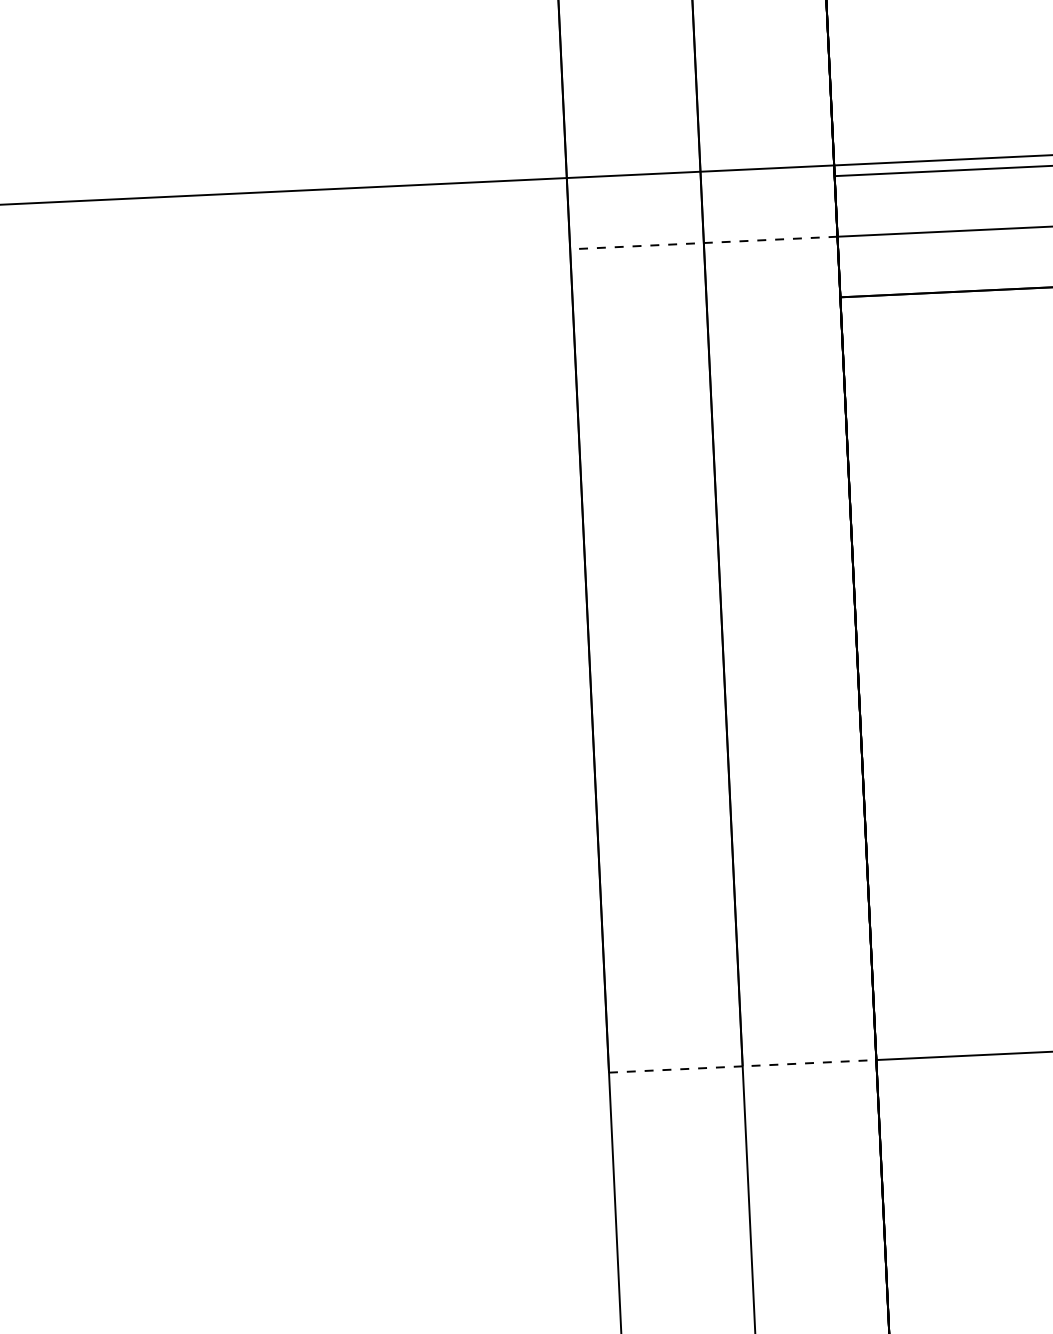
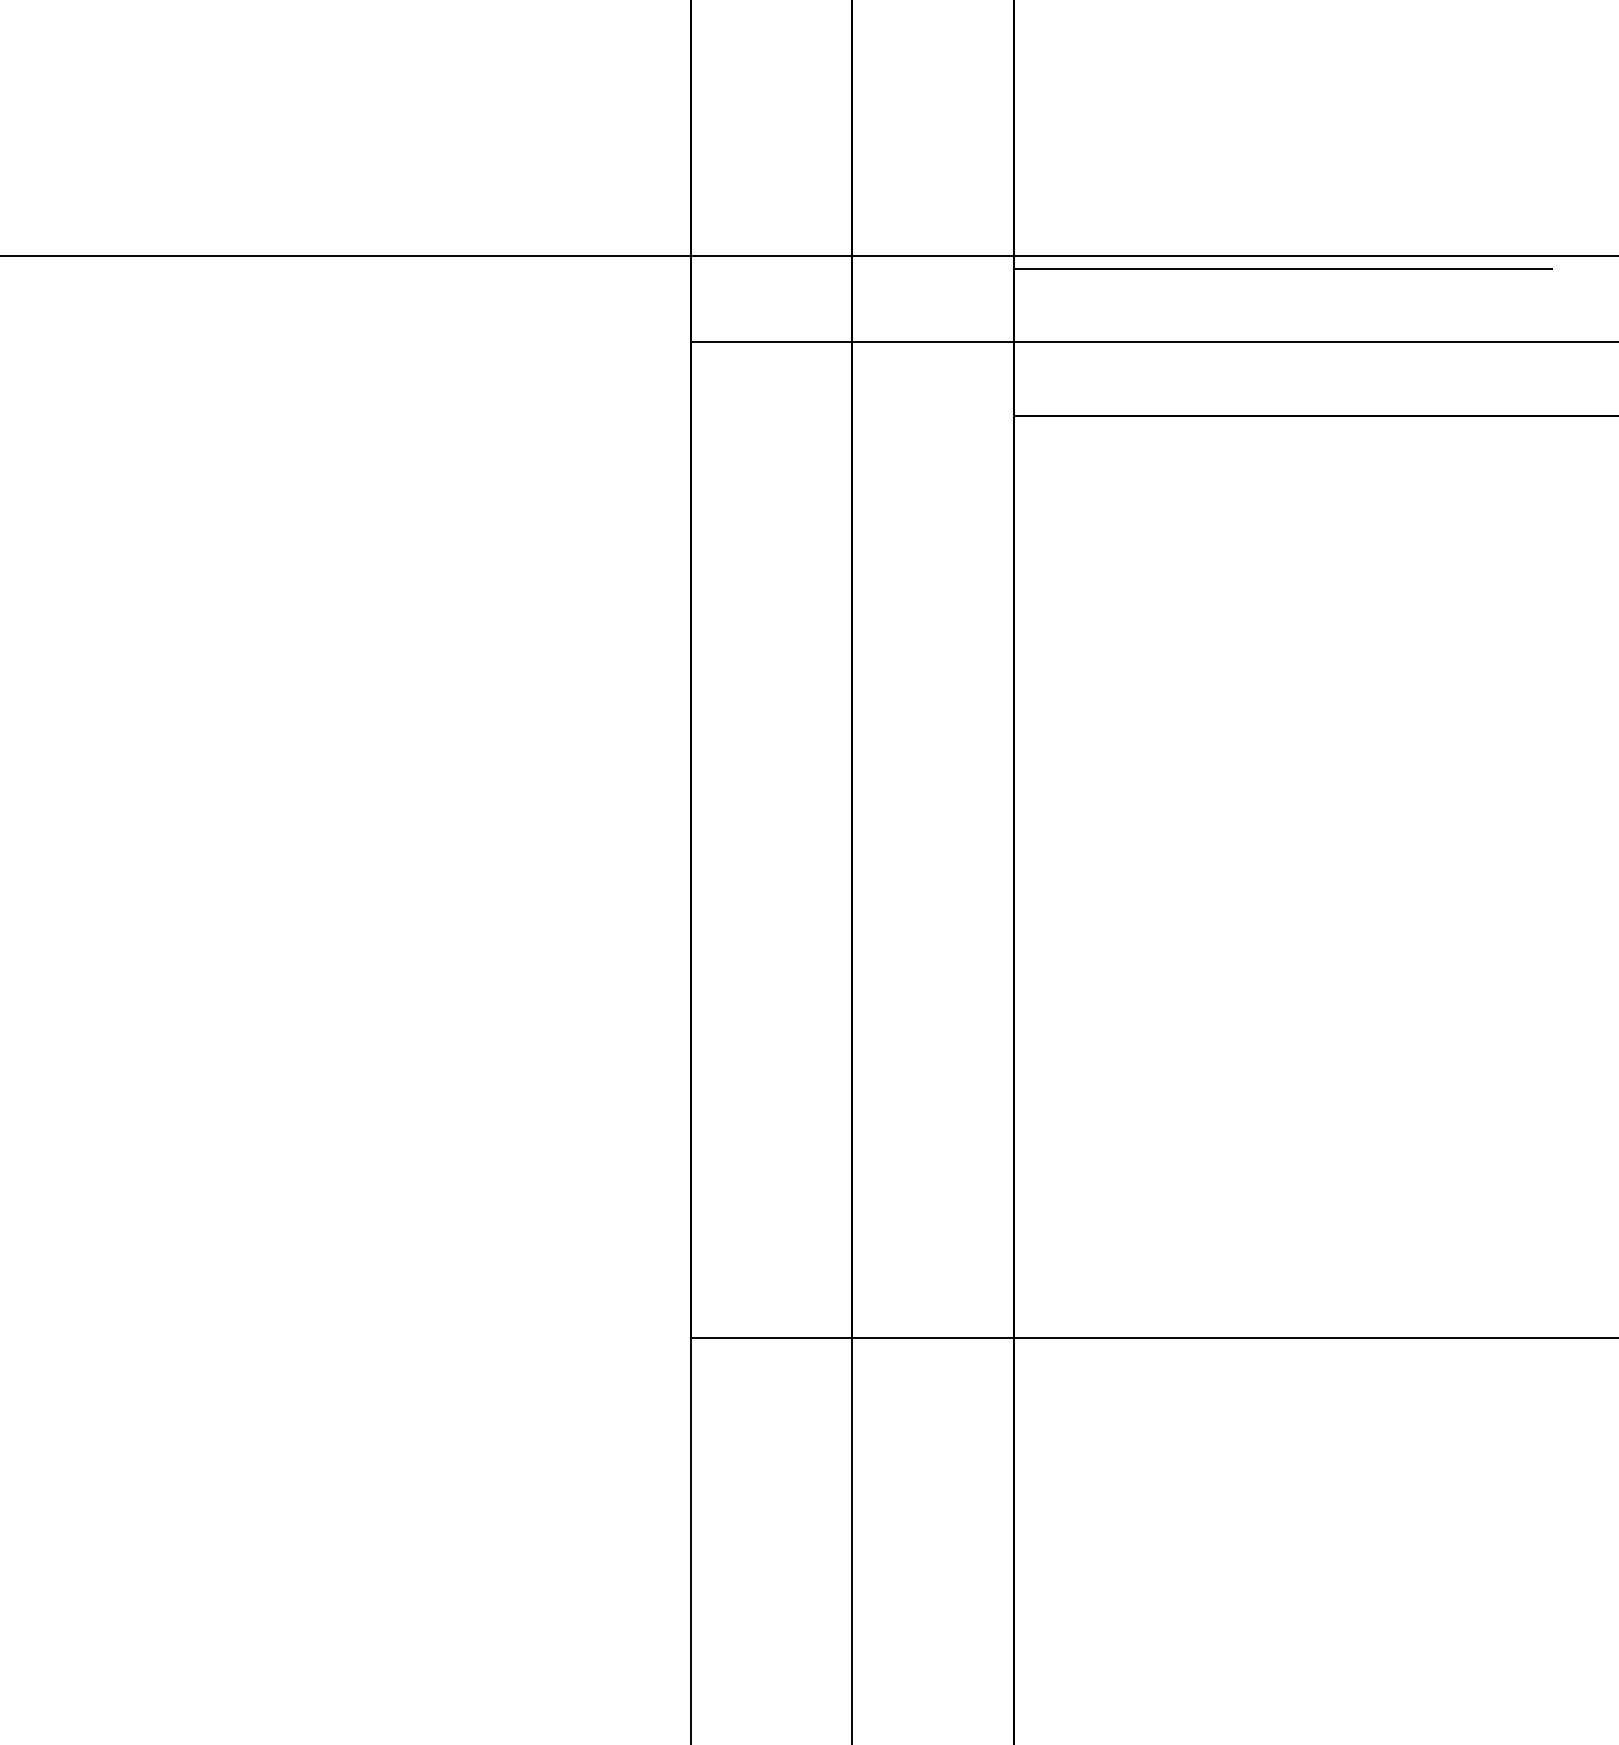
line: (703, 243) -> (852, 342), dashed -> solid
line: (742, 1065) -> (852, 1337), dashed -> solid

